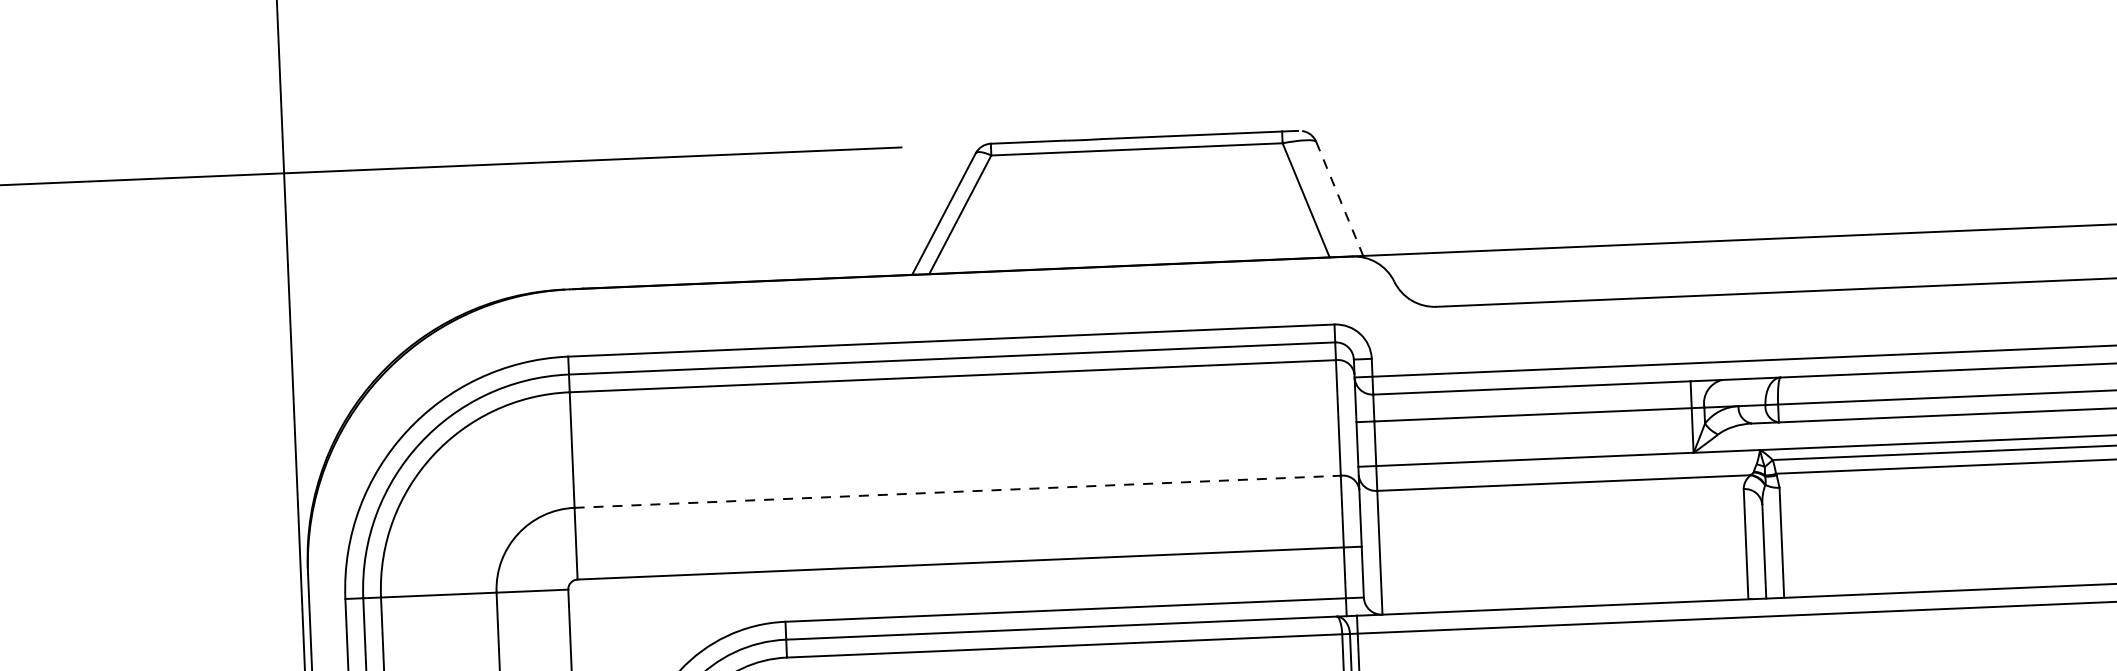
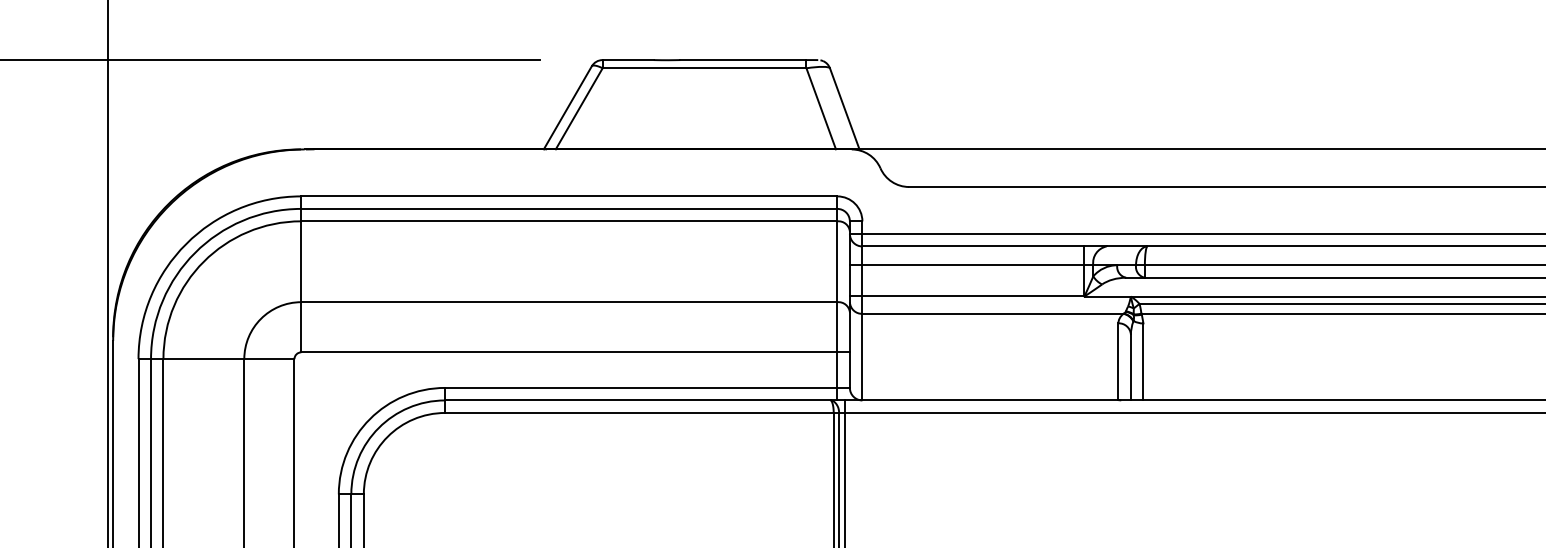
line: (1339, 199) -> (844, 109), dashed -> solid
line: (957, 492) -> (569, 302), dashed -> solid

